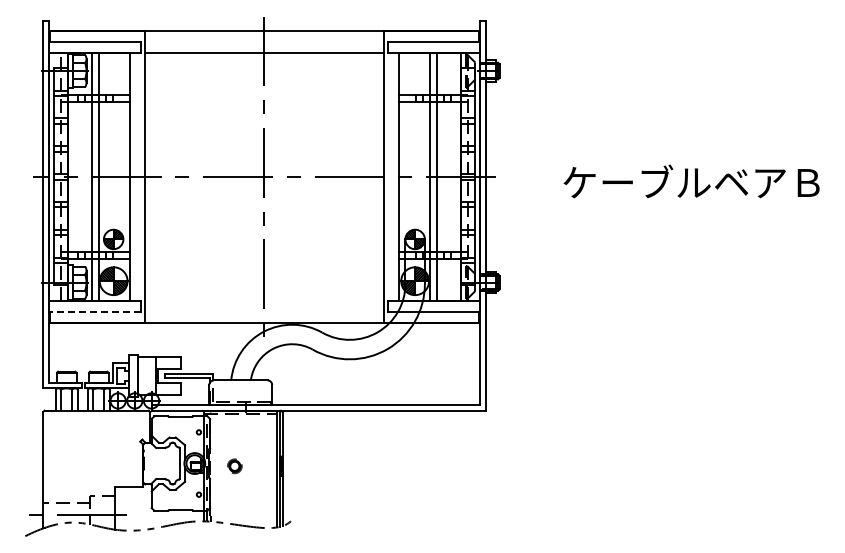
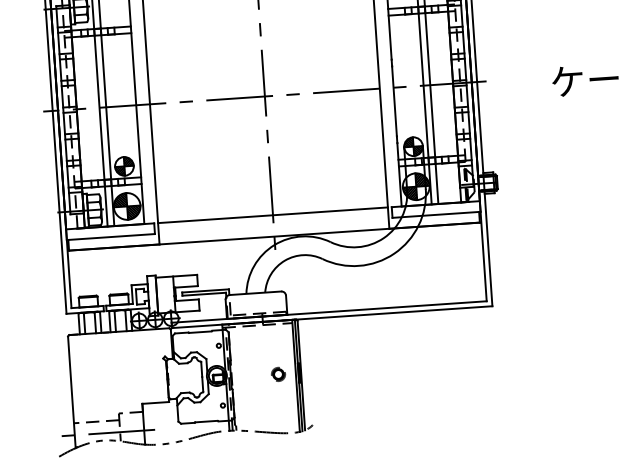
line: (264, 300) -> (273, 215), added
line: (94, 311) -> (110, 236), dashed -> solid
part: (234, 466) -> (278, 374), moved

